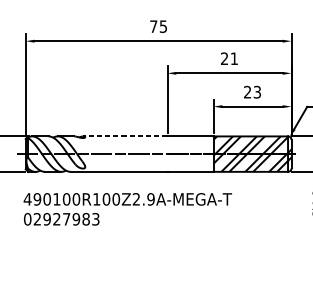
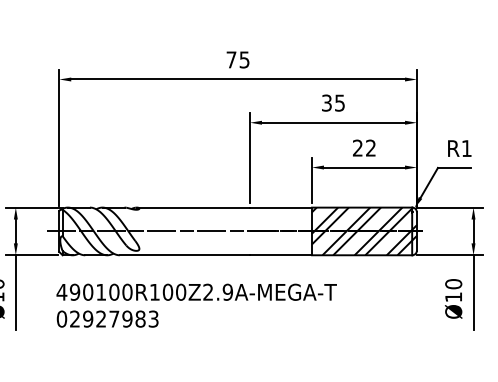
text: (229, 58) -> (333, 102), 21 -> 35
text: (257, 92) -> (370, 148), 23 -> 22
line: (125, 136) -> (193, 207), dashed -> solid

